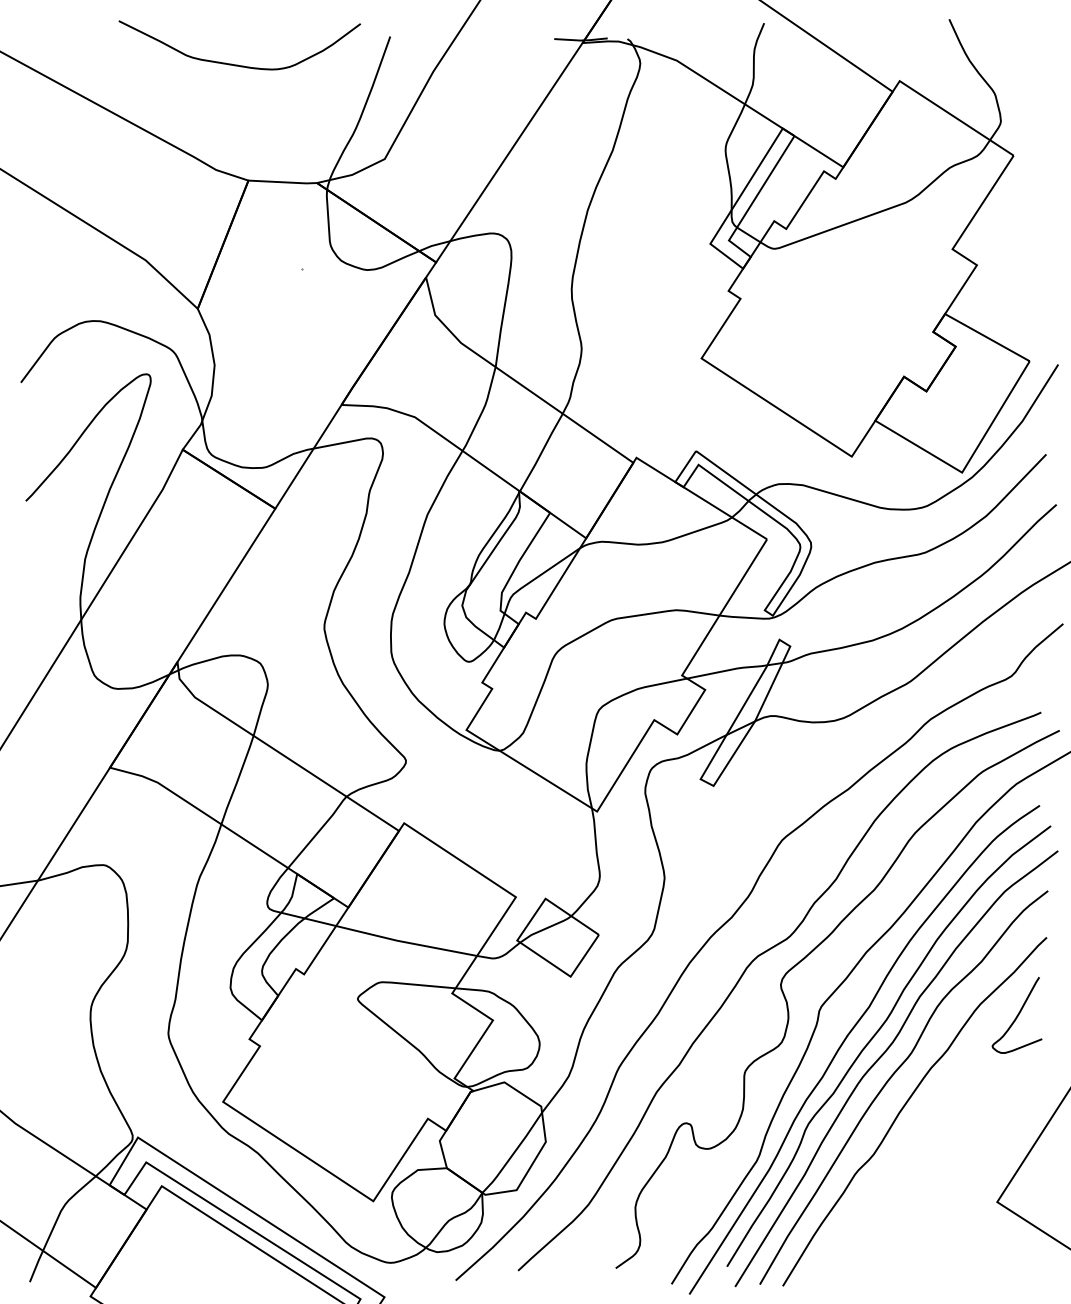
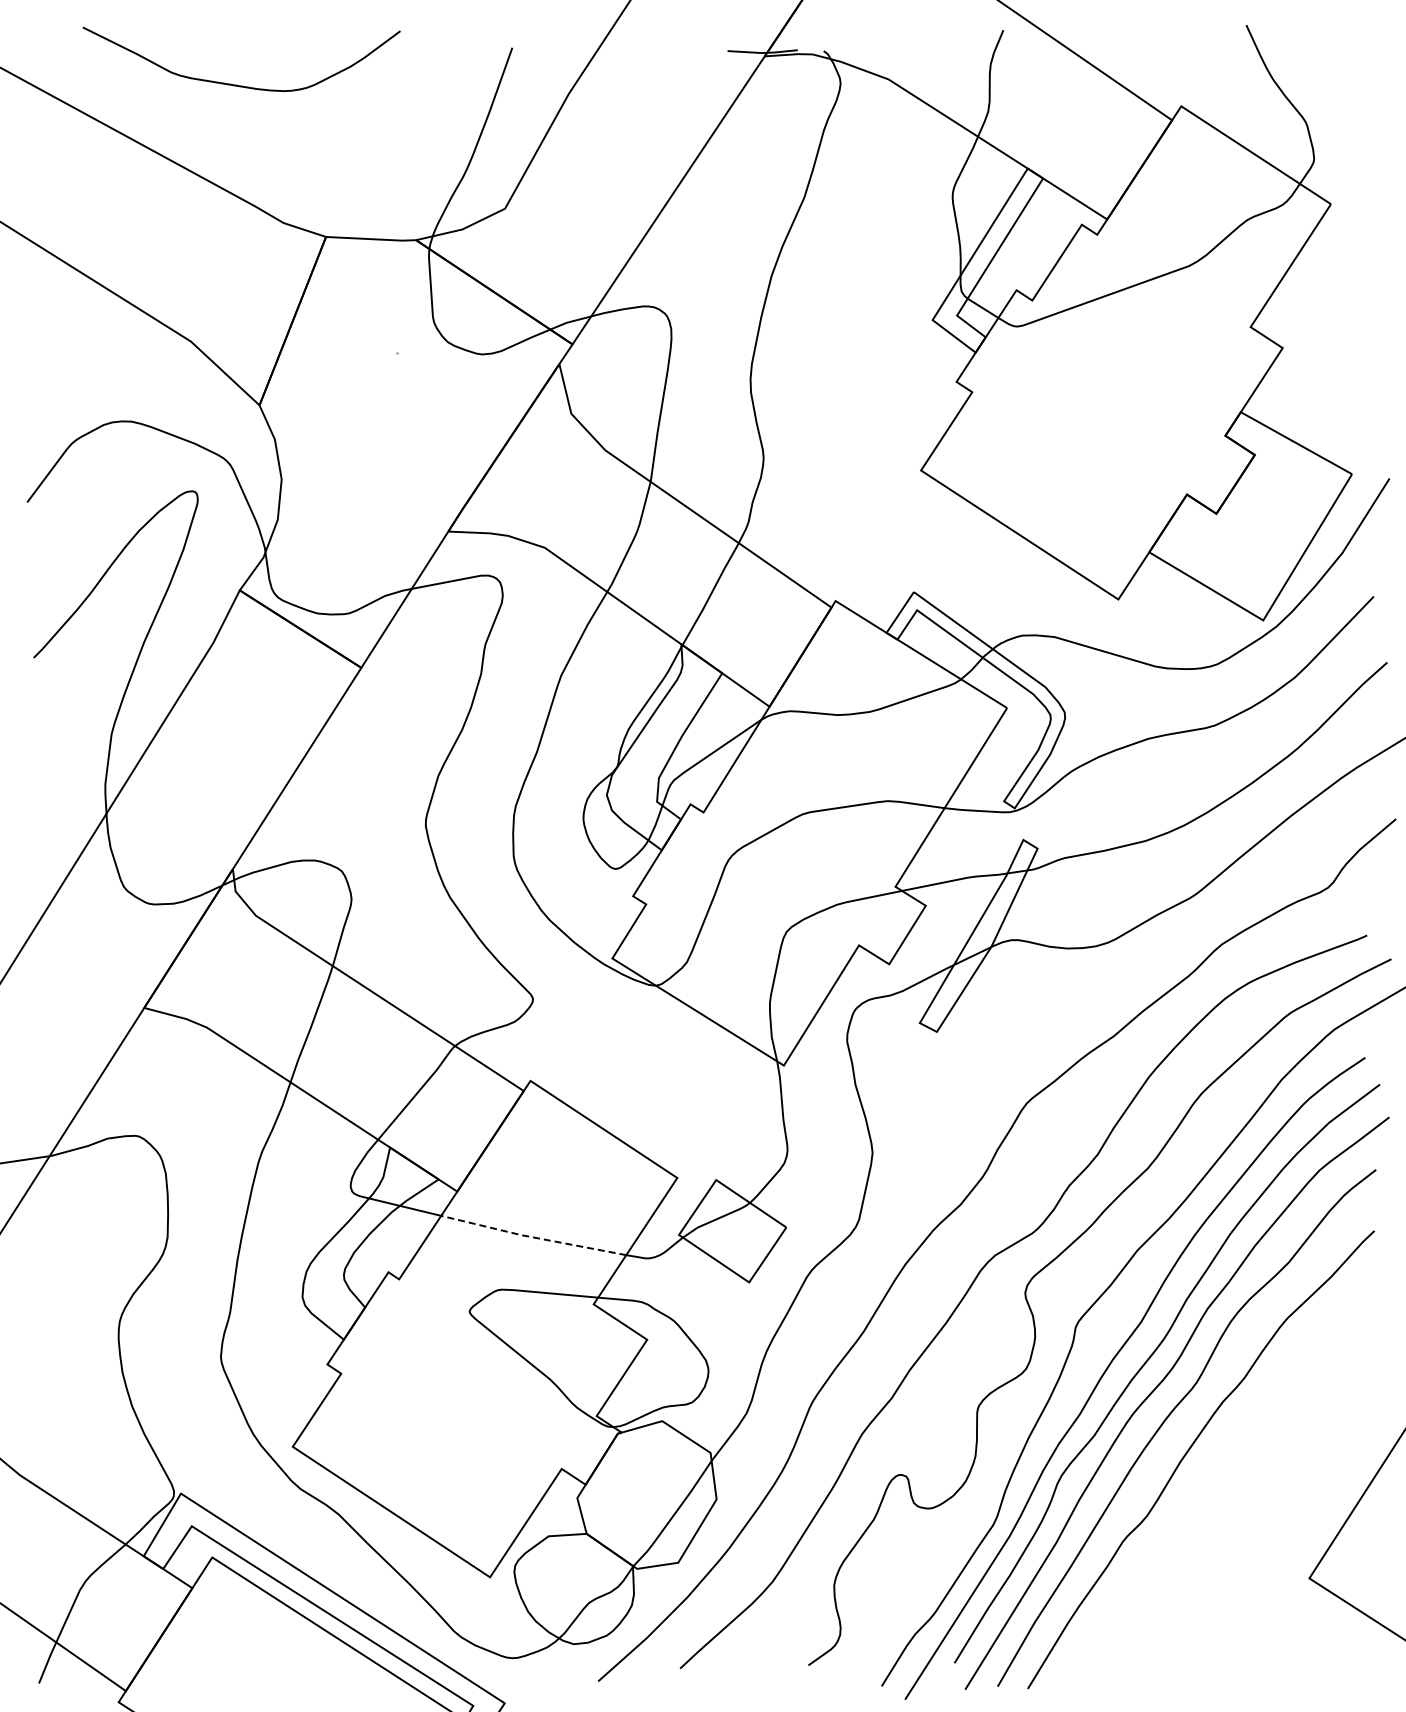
curve: (235, 64) -> (236, 84), moved
line: (405, 942) -> (532, 1237), solid -> dashed
curve: (1017, 1015) -> (1335, 1333), removed

